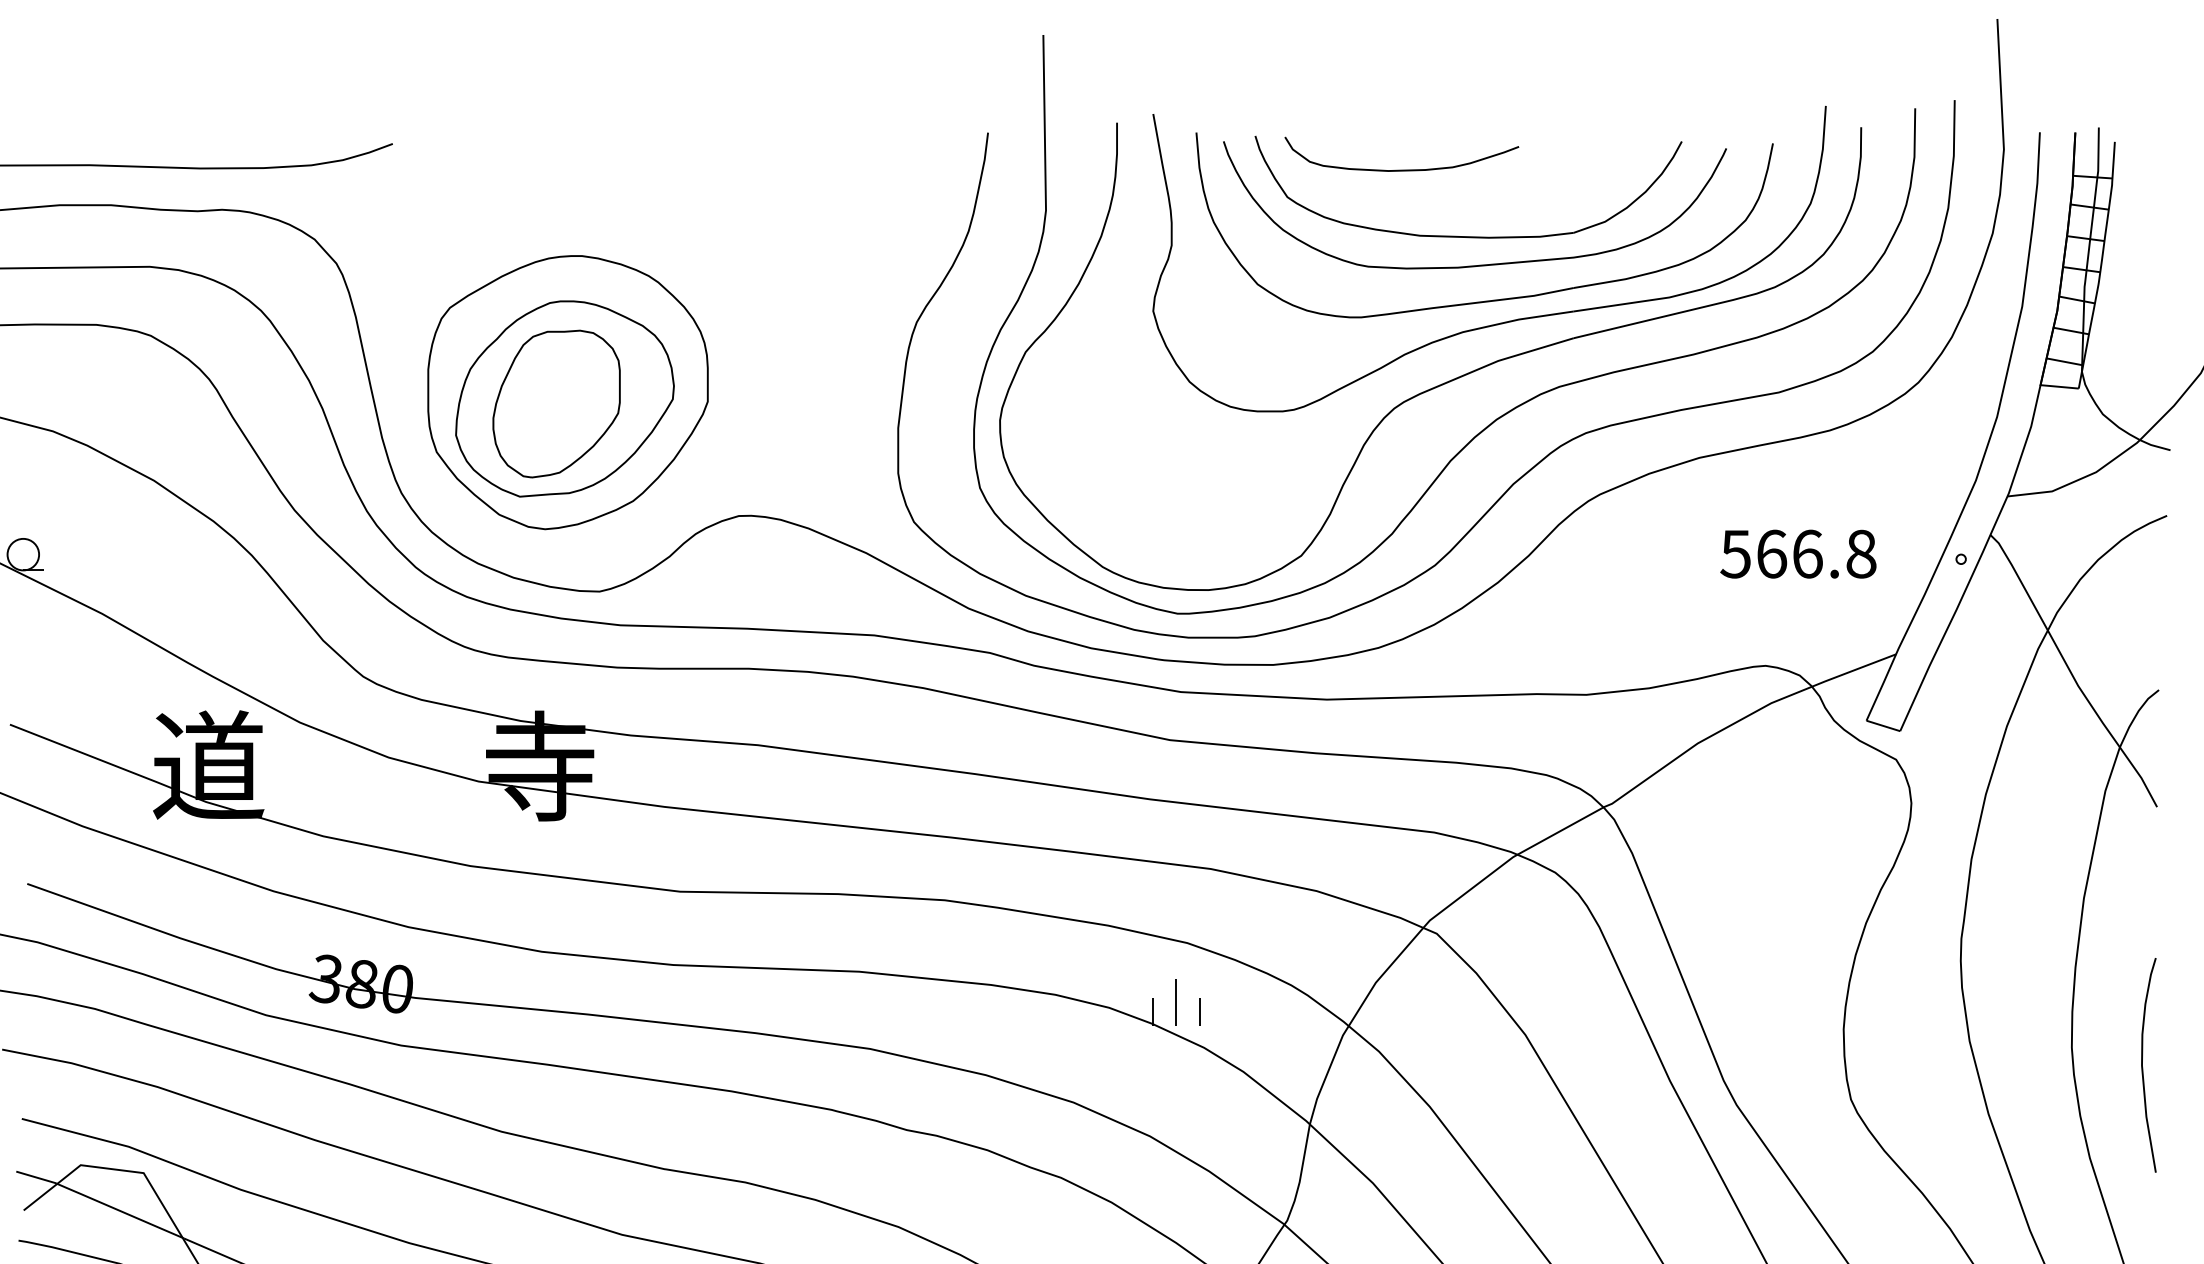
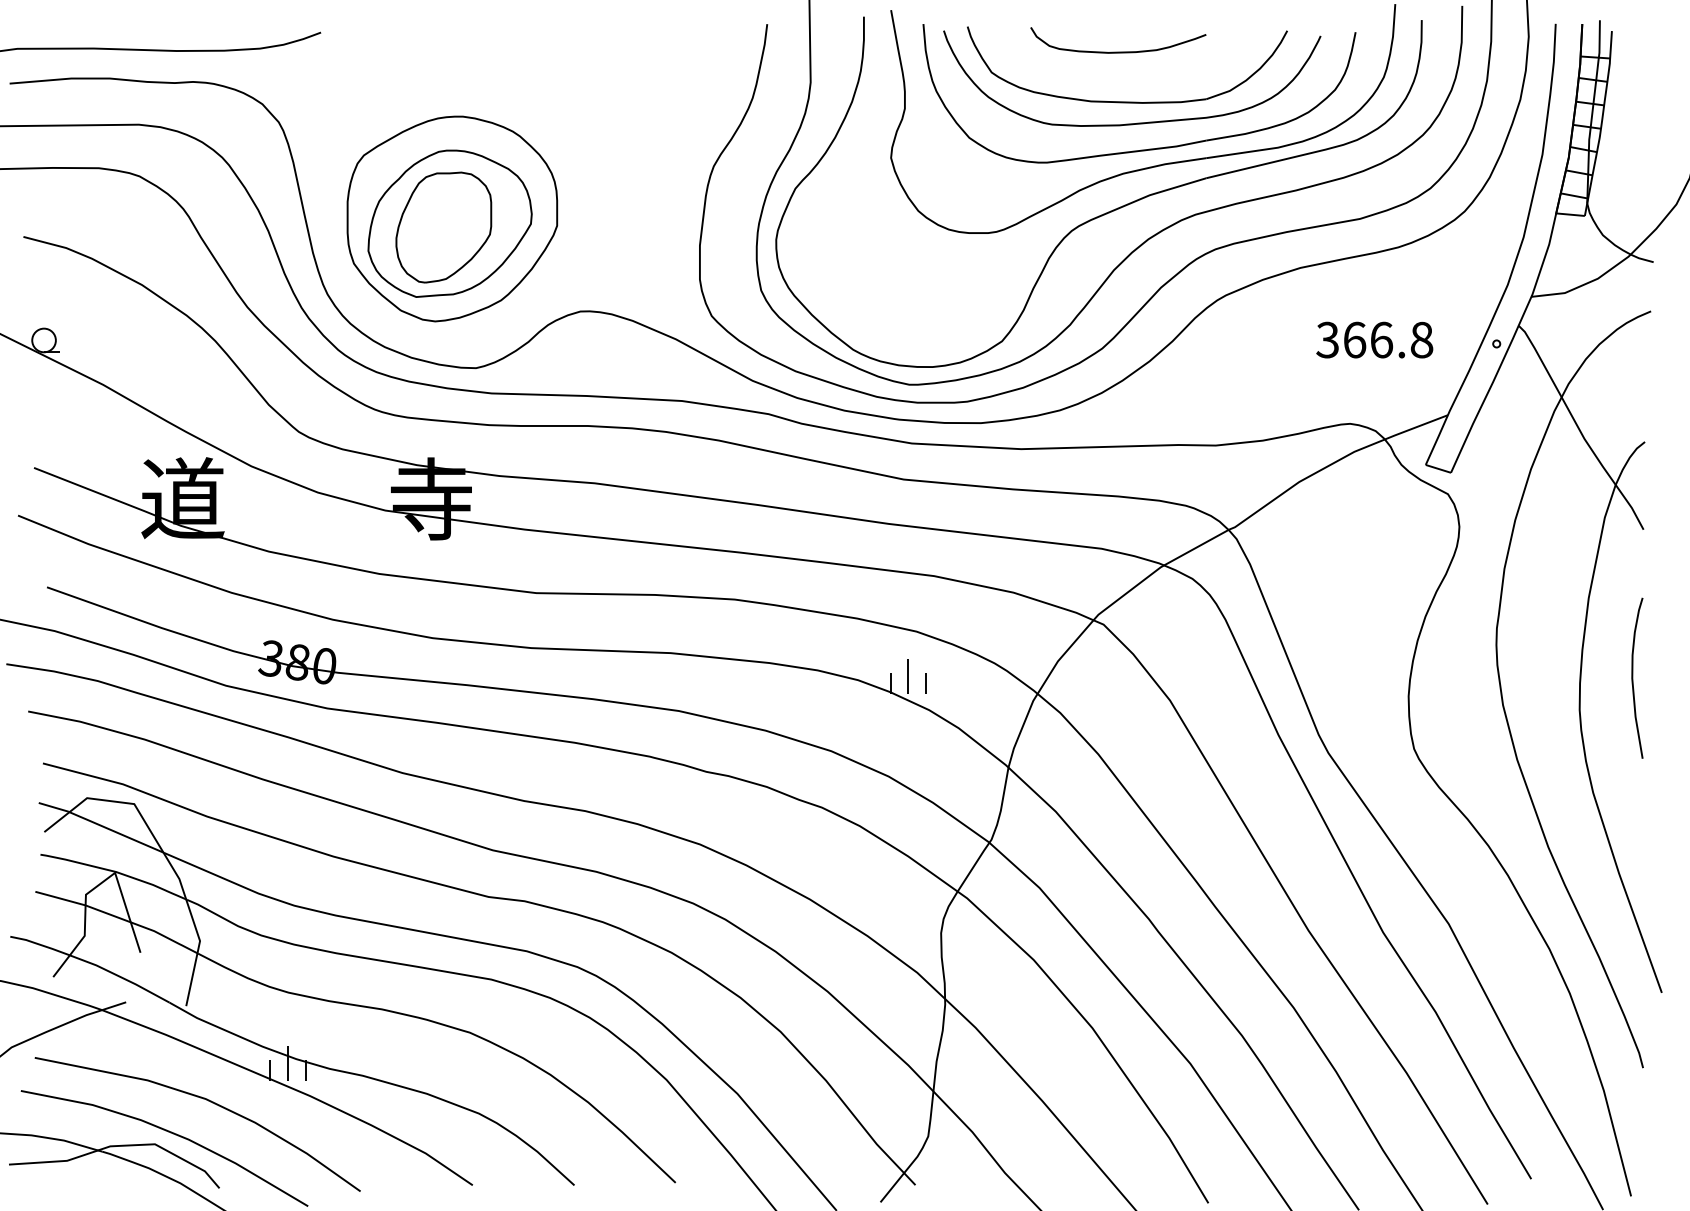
curve: (1401, 169) -> (1118, 51), moved
text: (1735, 553) -> (1327, 339), 566.8 -> 366.8
curve: (2143, 1064) -> (1633, 677), moved

